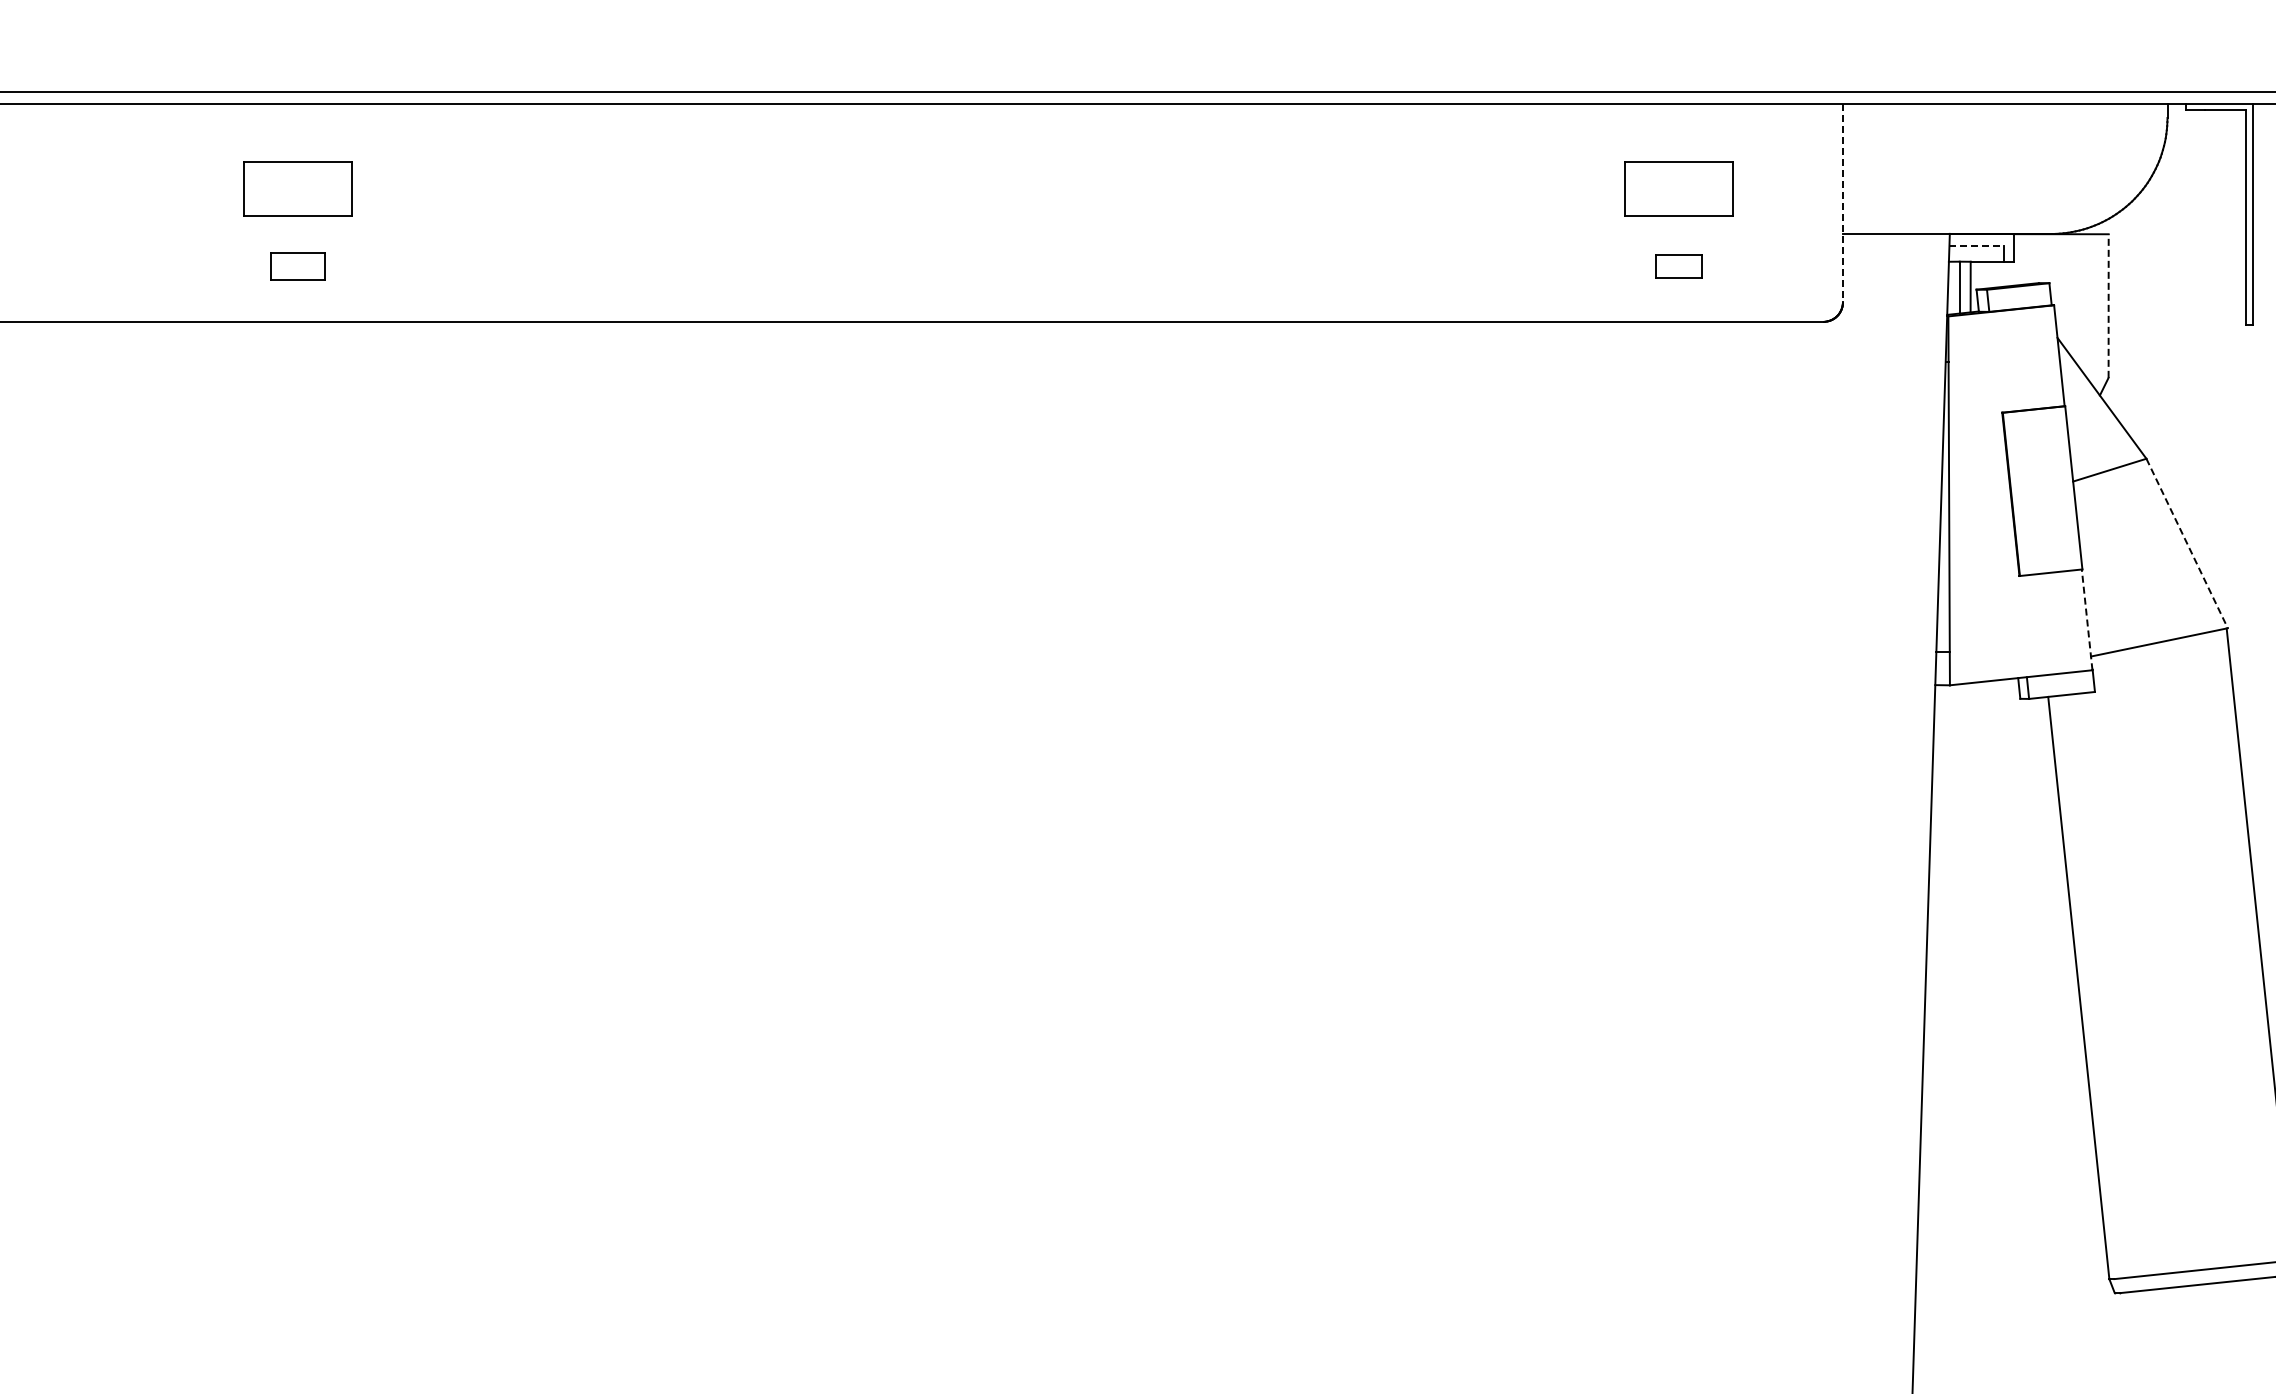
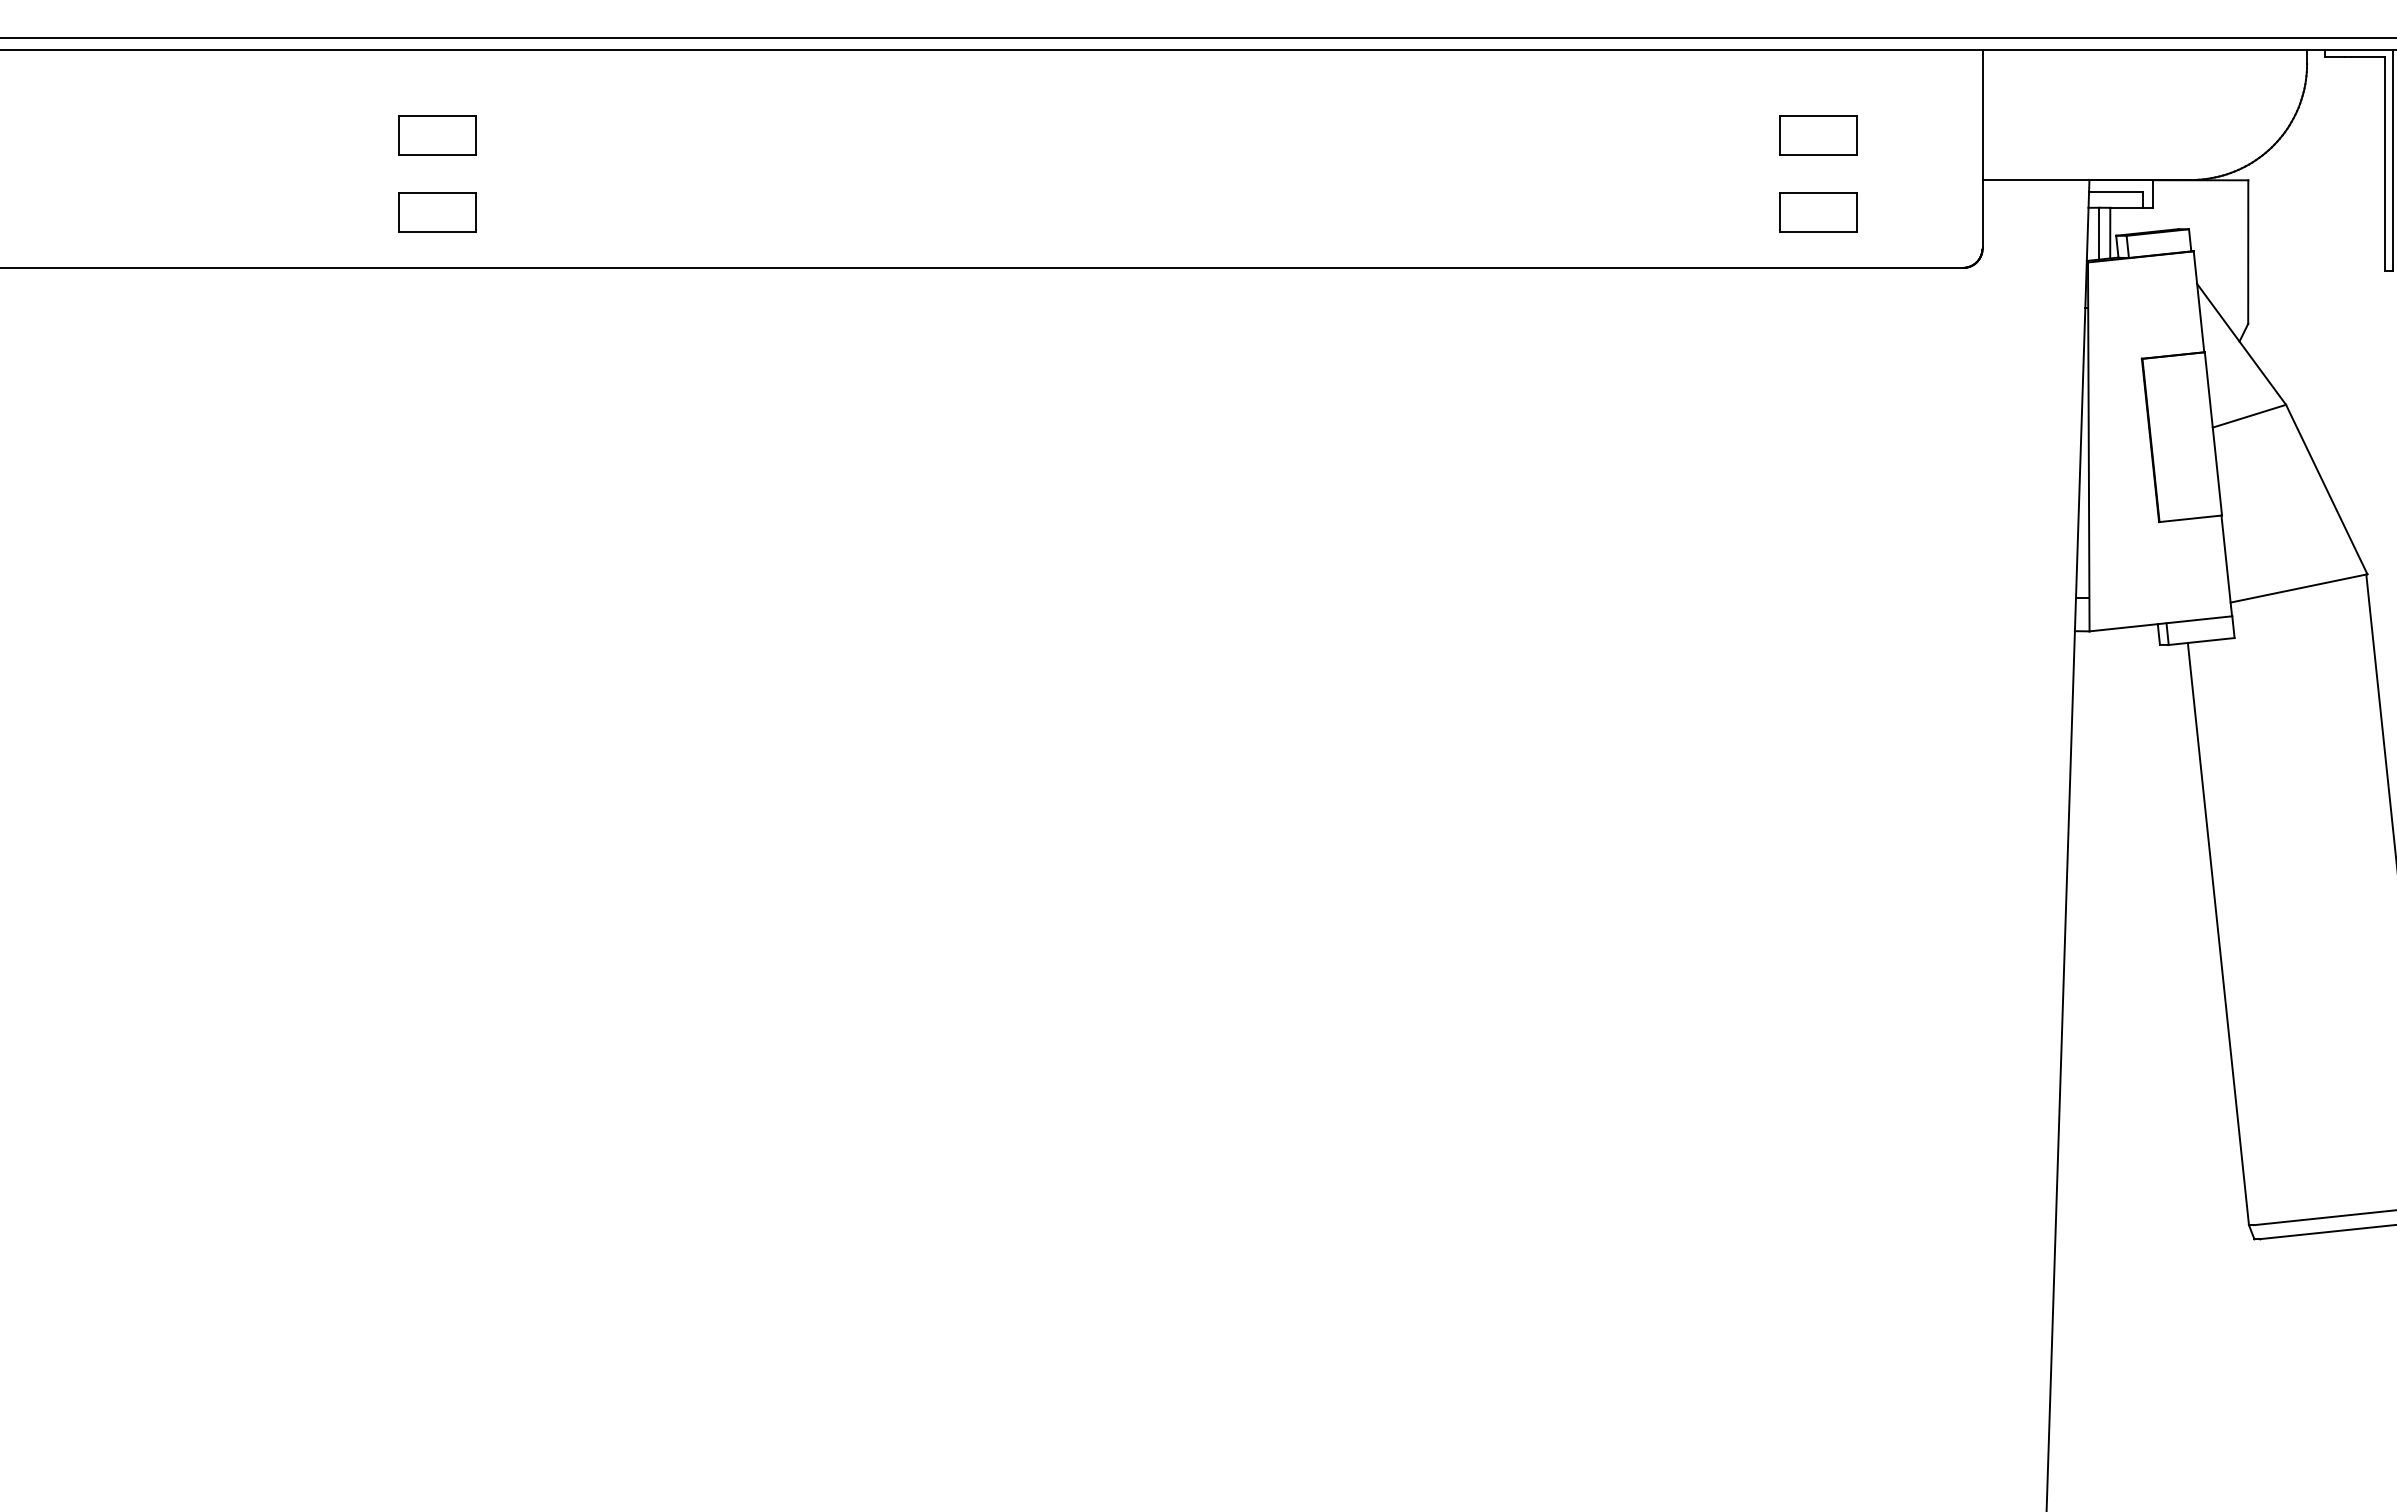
part: (297, 189) -> (437, 135), size x0.71
part: (1678, 189) -> (1818, 135), size x0.71
line: (1842, 203) -> (1982, 149), dashed -> solid
line: (1976, 245) -> (2116, 191), dashed -> solid
part: (297, 266) -> (437, 212), size x1.43
part: (1678, 266) -> (1818, 212), size x1.67
line: (2108, 306) -> (2248, 252), dashed -> solid
line: (2186, 544) -> (2326, 490), dashed -> solid
line: (2086, 619) -> (2226, 565), dashed -> solid

